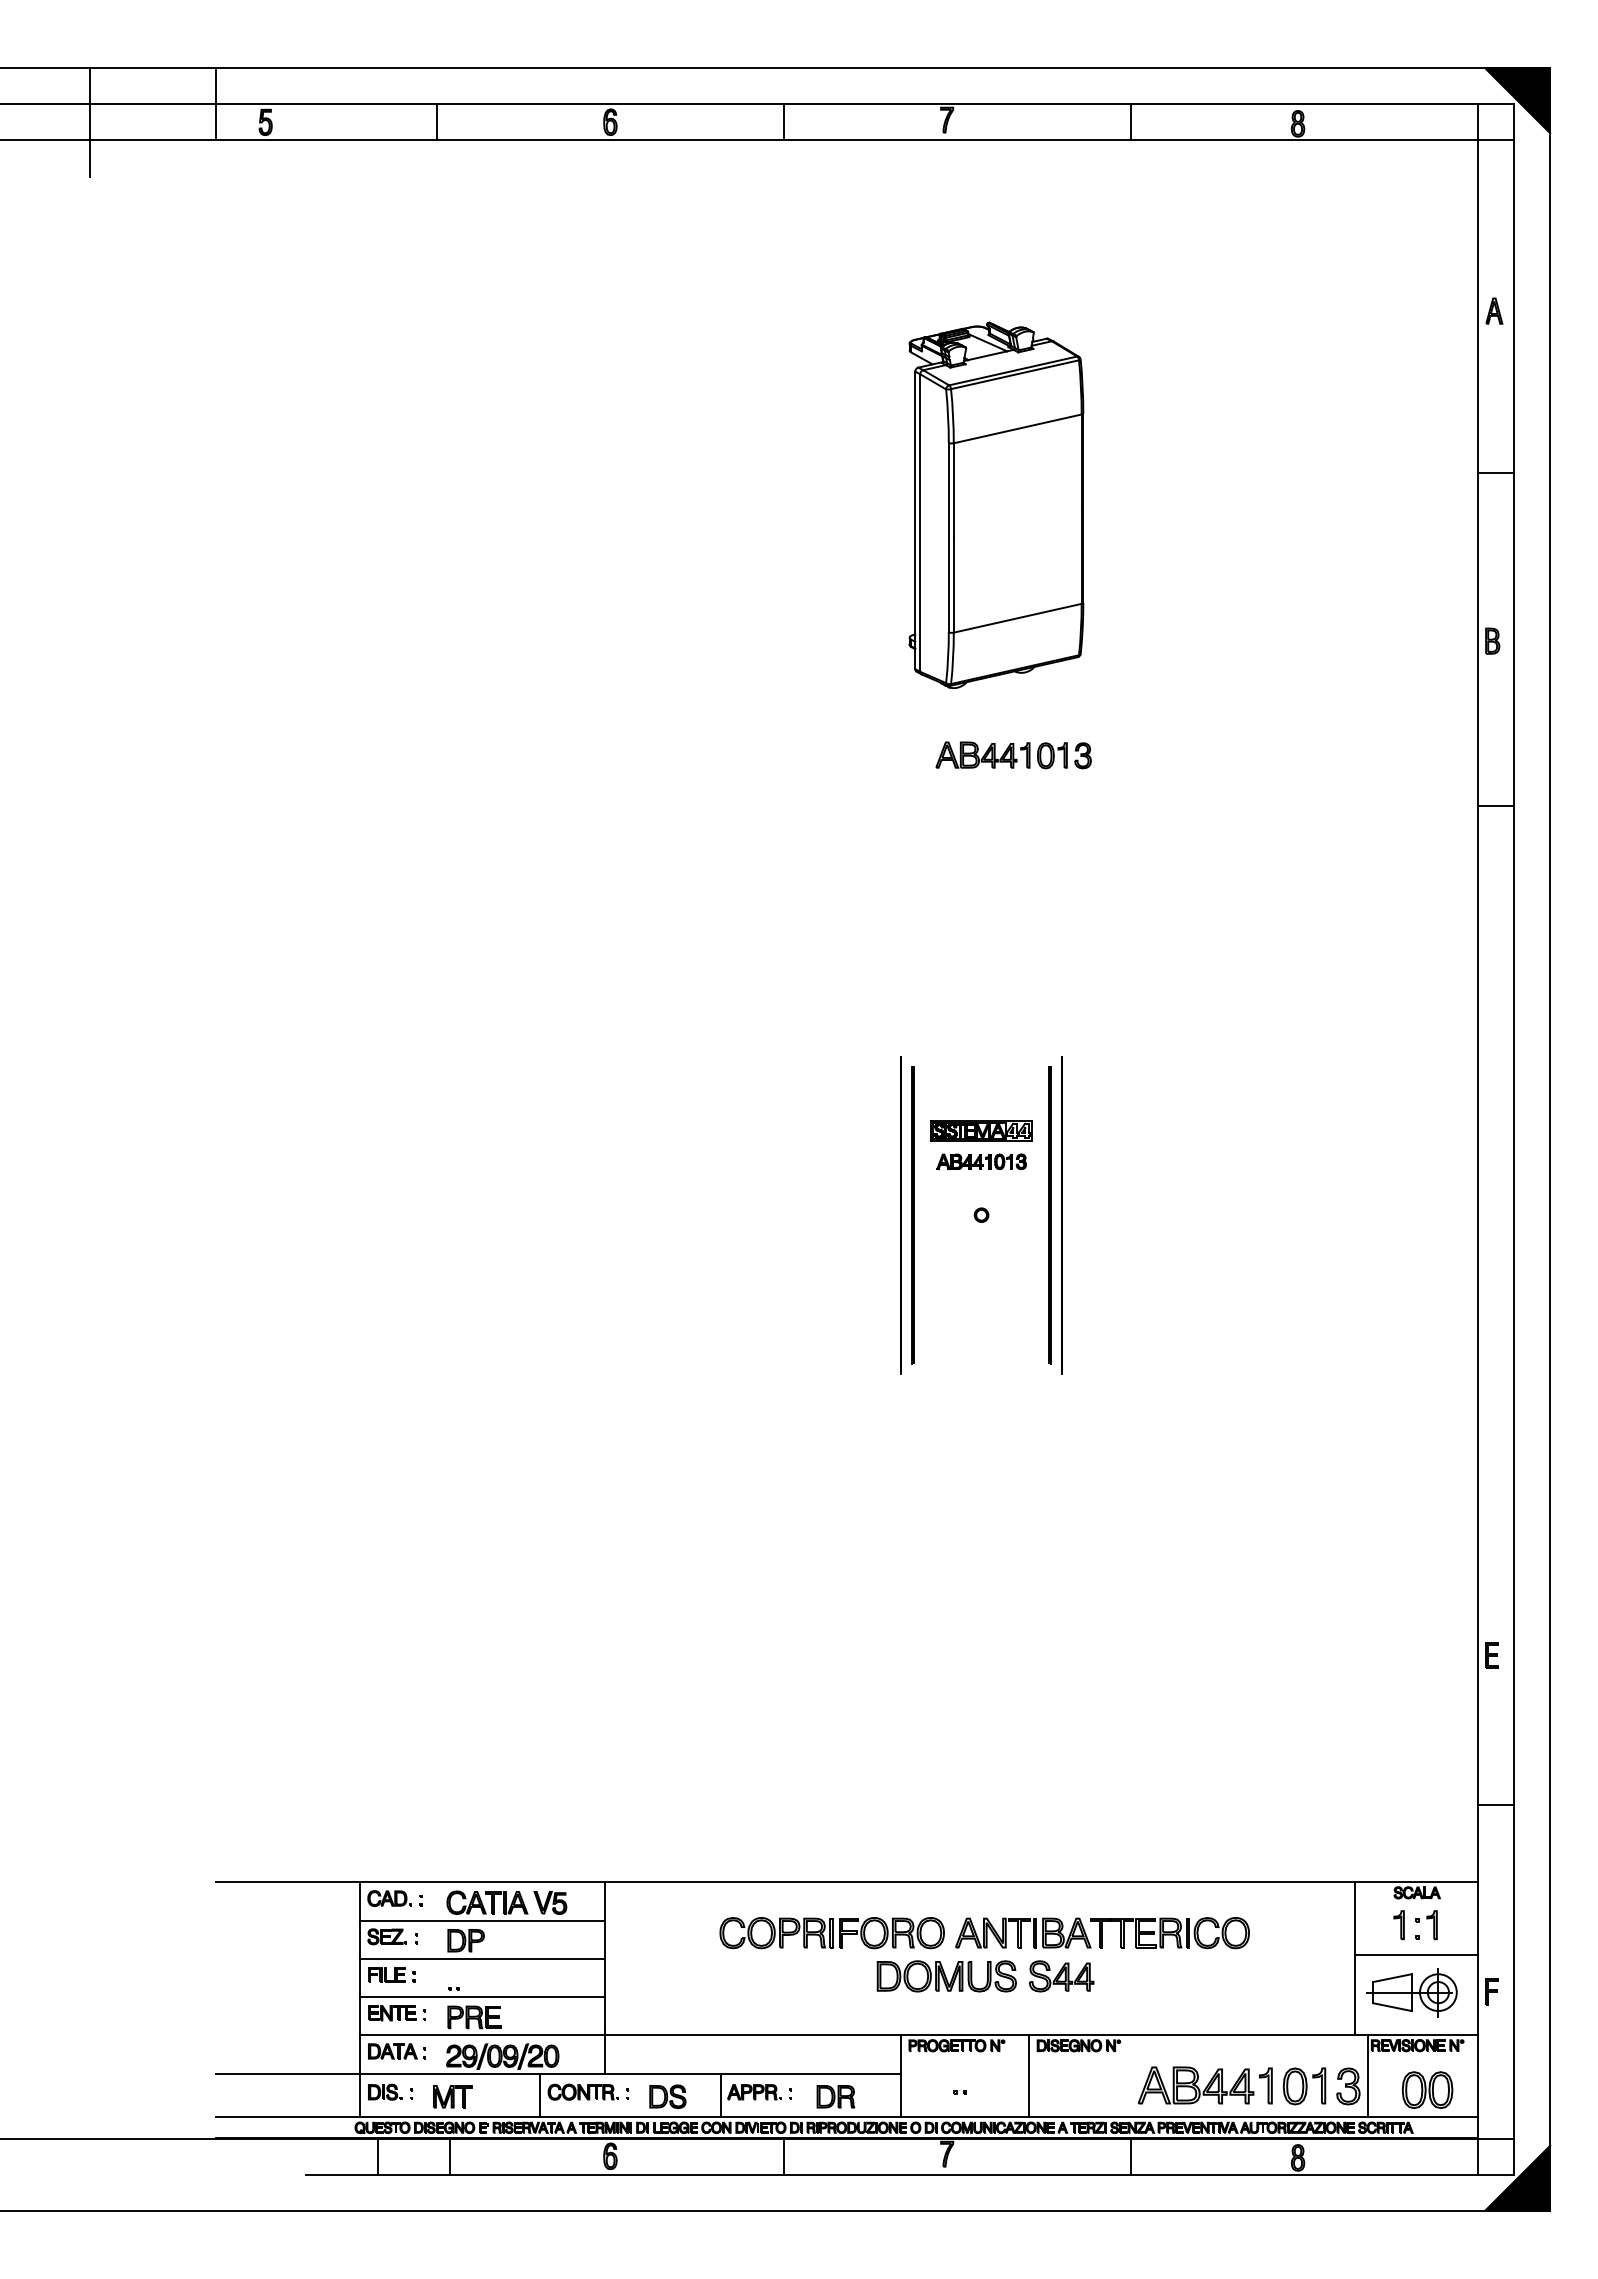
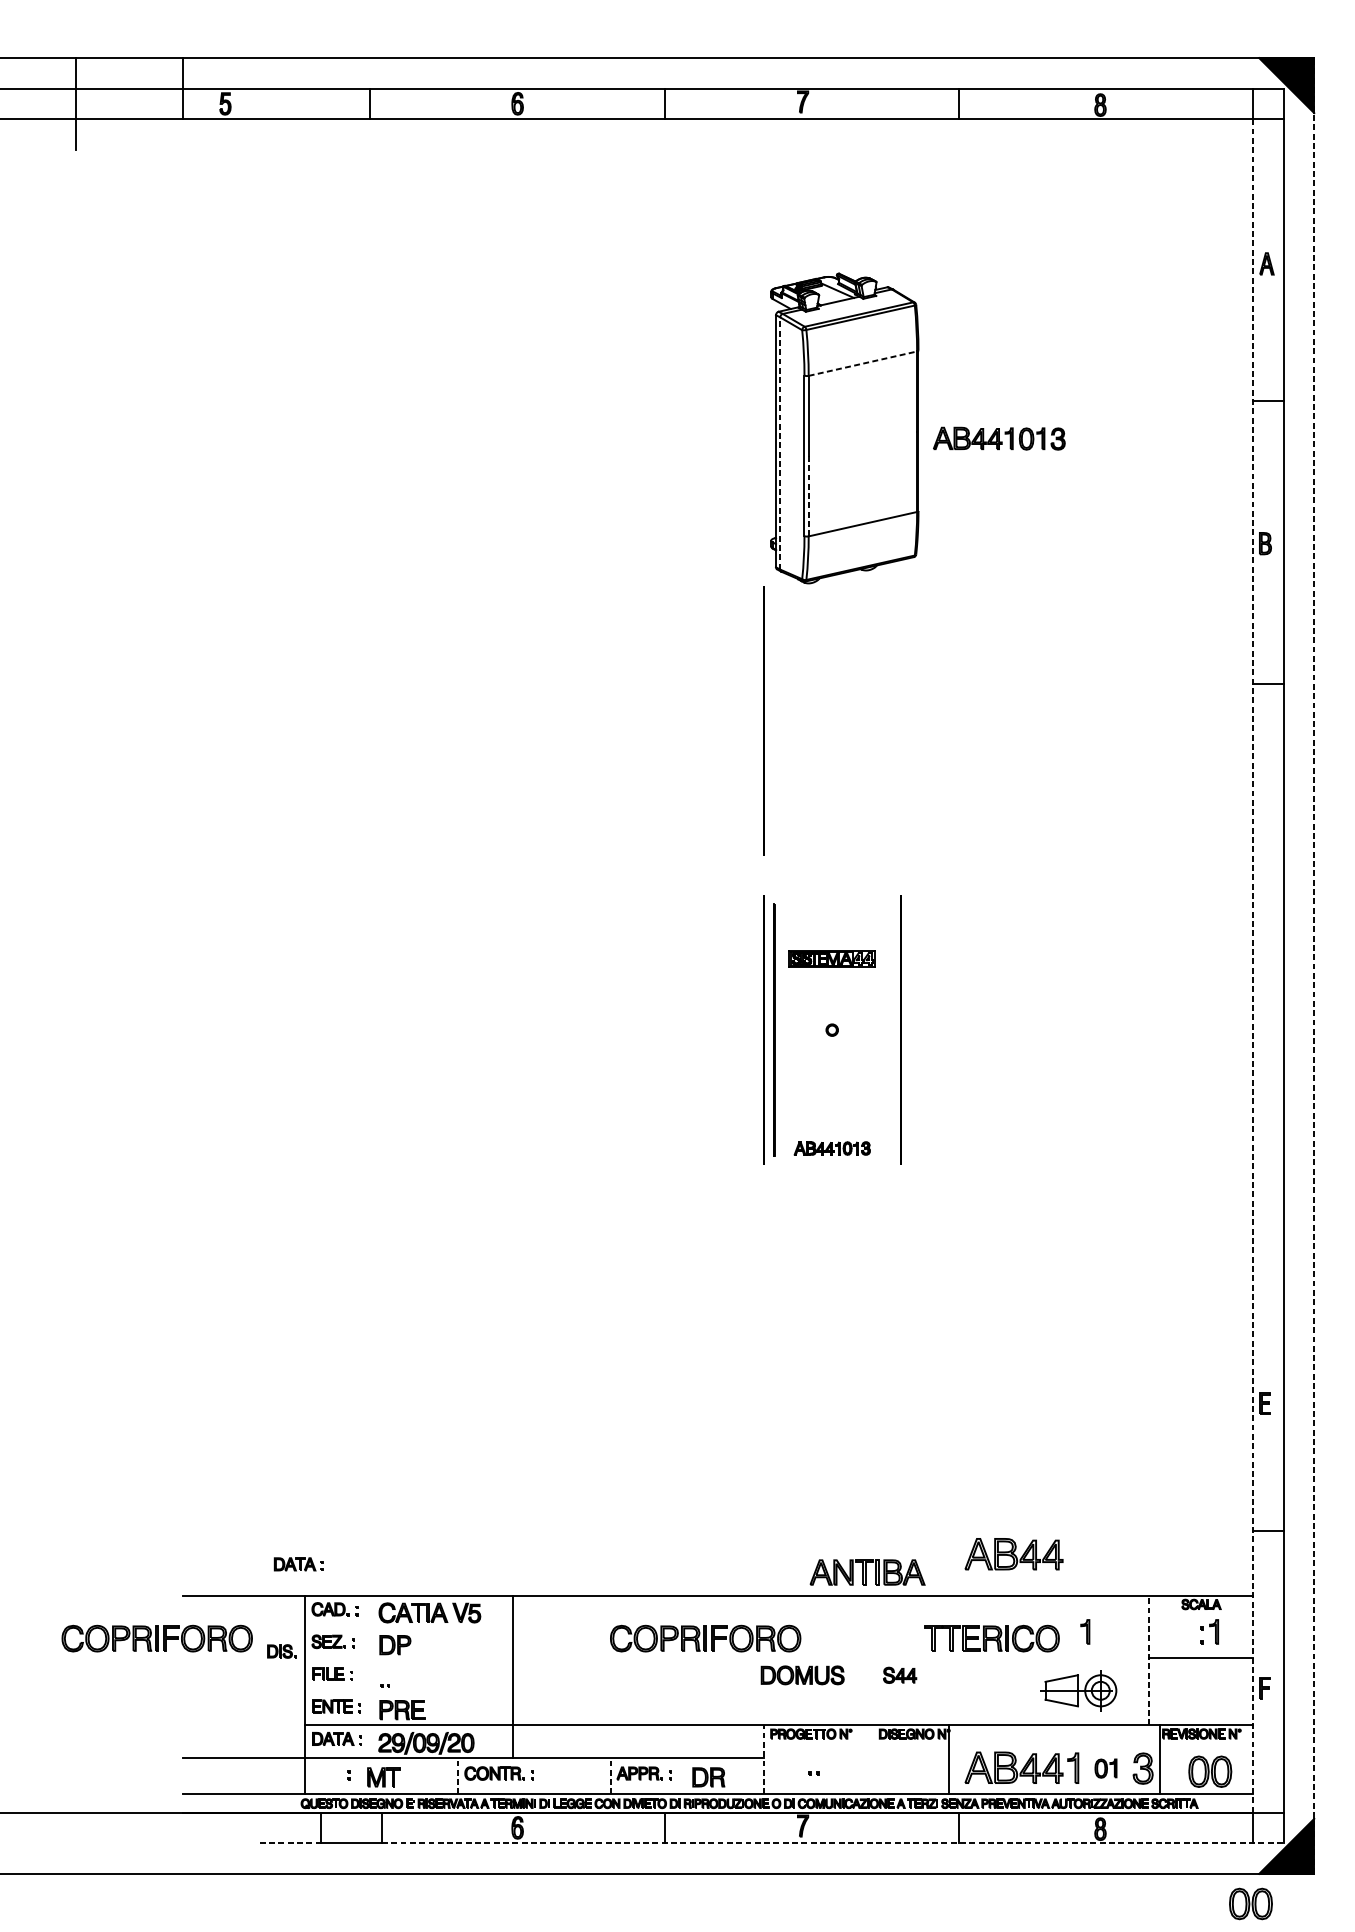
line: (1017, 428) -> (862, 363), solid -> dashed
line: (920, 523) -> (780, 443), solid -> dashed
line: (953, 584) -> (808, 495), solid -> dashed
part: (1013, 755) -> (999, 438), moved
line: (900, 850) -> (763, 721), added
line: (1478, 1139) -> (1253, 966), solid -> dashed
line: (1550, 1139) -> (1314, 966), solid -> dashed
part: (981, 1161) -> (832, 1148), moved
line: (1049, 1215) -> (889, 1030), removed
part: (1196, 1833) -> (1014, 1554), added
part: (351, 1845) -> (298, 1564), added
line: (482, 1920) -> (409, 1627), removed
part: (1398, 1925) -> (1084, 1632), moved
part: (1023, 1932) -> (867, 1572), moved
part: (184, 1933) -> (156, 1638), added
line: (482, 1958) -> (409, 1660), removed
line: (1355, 1958) -> (1149, 1660), solid -> dashed
part: (946, 1976) -> (802, 1675), size x0.7
part: (1061, 1976) -> (899, 1675), size x0.6
part: (1411, 1992) -> (1077, 1690), moved
line: (482, 1997) -> (409, 1693), removed
line: (1029, 2075) -> (949, 1759), moved
line: (901, 2076) -> (764, 1760), solid -> dashed
part: (1304, 2086) -> (1105, 1768), size x0.6
part: (385, 2091) -> (282, 1650), moved
line: (540, 2095) -> (458, 1776), solid -> dashed
line: (720, 2095) -> (610, 1776), solid -> dashed
part: (667, 2096) -> (566, 1777), removed
line: (342, 2174) -> (290, 1843), solid -> dashed
line: (982, 2174) -> (833, 1843), solid -> dashed
part: (1475, 2245) -> (1250, 1903), added

